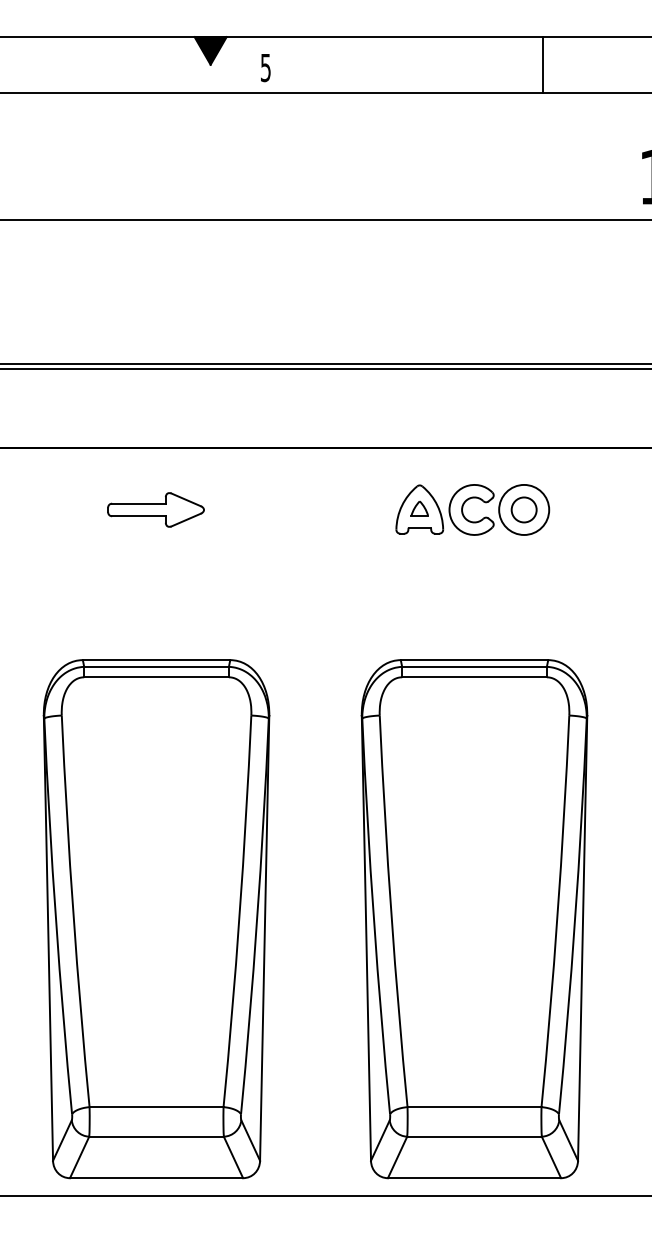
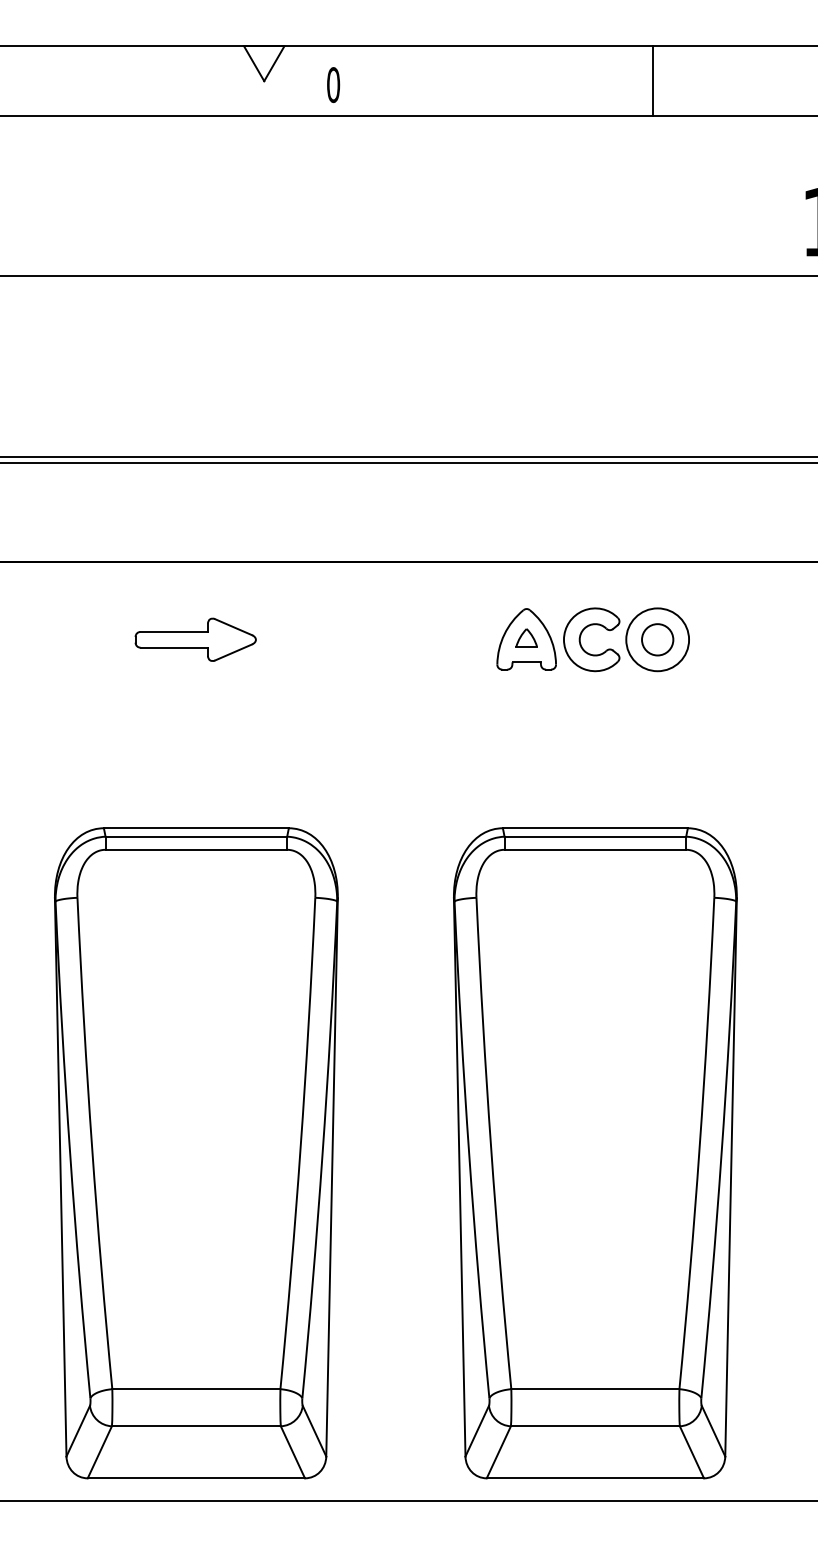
fill: (210, 50) -> (264, 63), removed
line: (543, 65) -> (652, 81), moved
text: (265, 68) -> (333, 85), 5 -> 0

